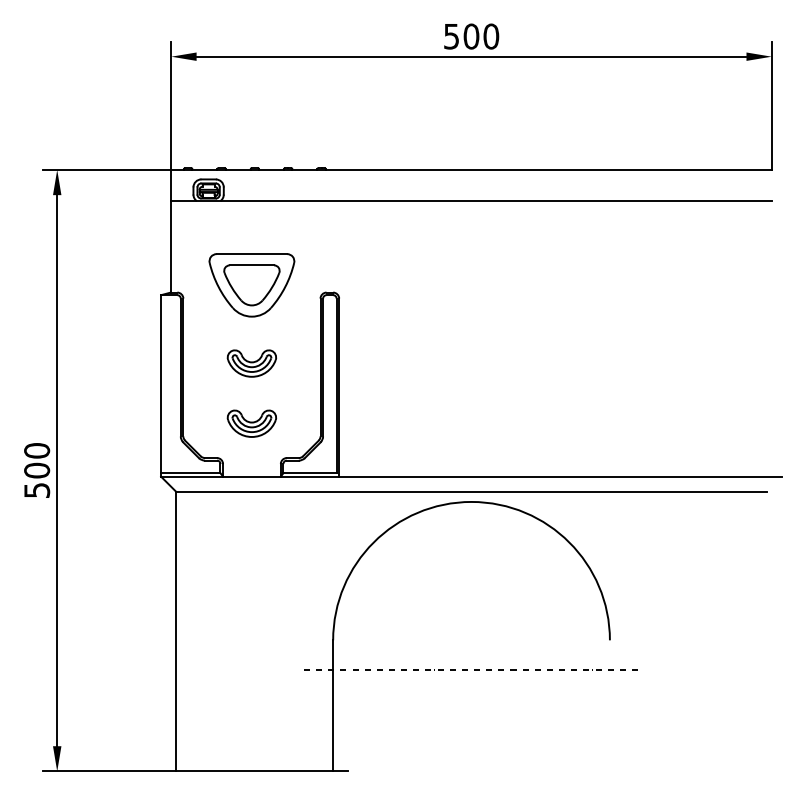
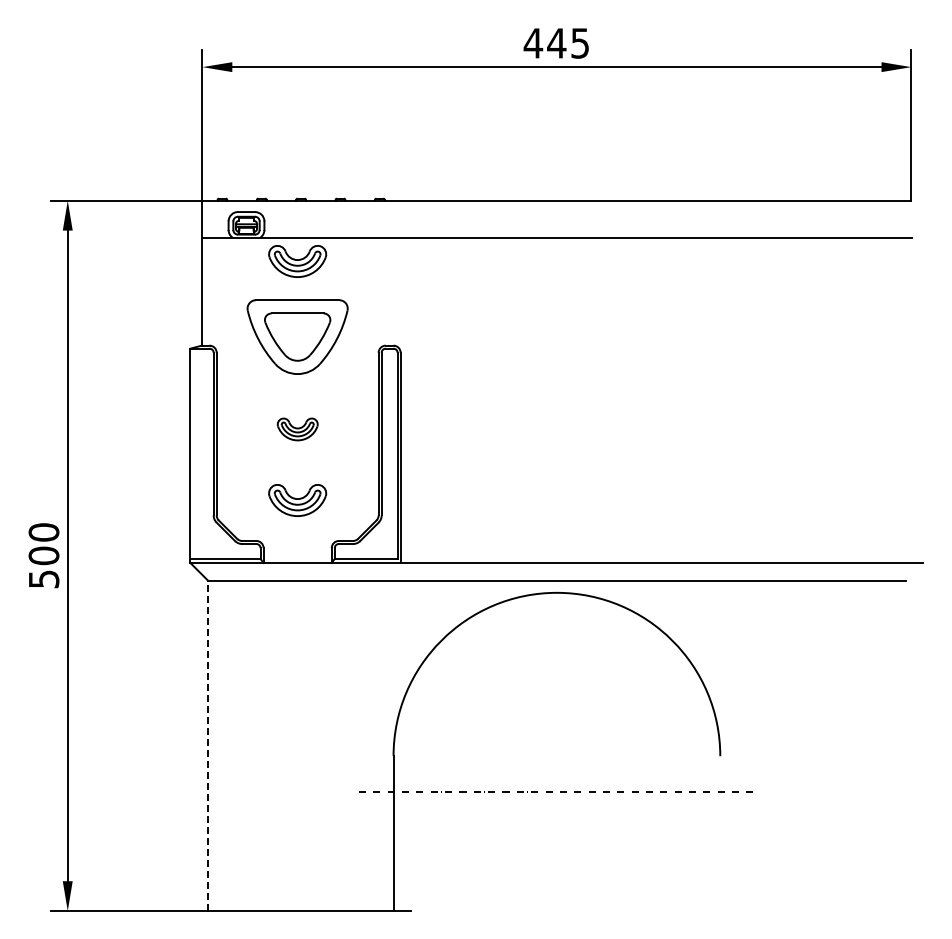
text: (471, 36) -> (556, 43), 500 -> 445
part: (251, 221) -> (297, 261), added
part: (251, 363) -> (297, 429), size x0.7
line: (176, 631) -> (208, 745), solid -> dashed

